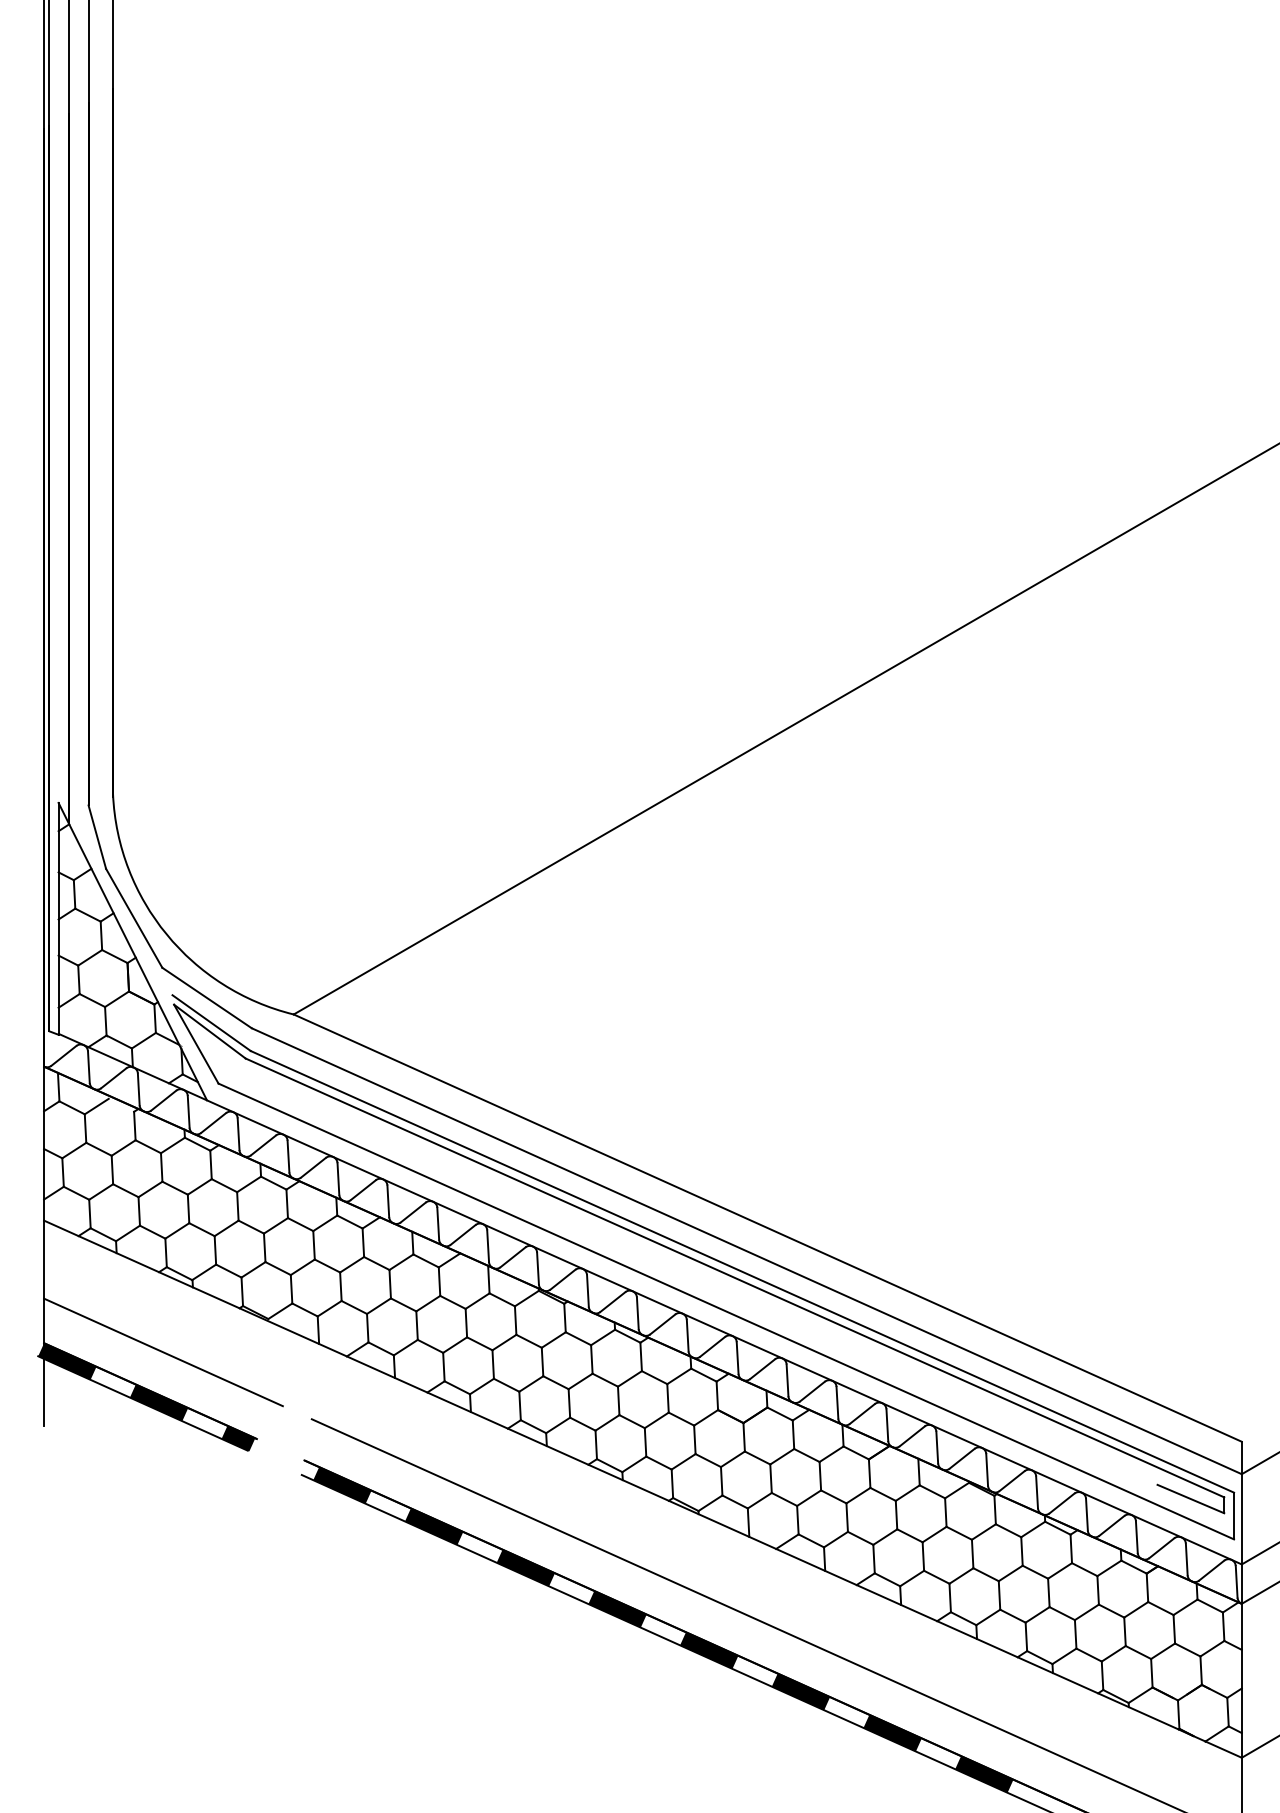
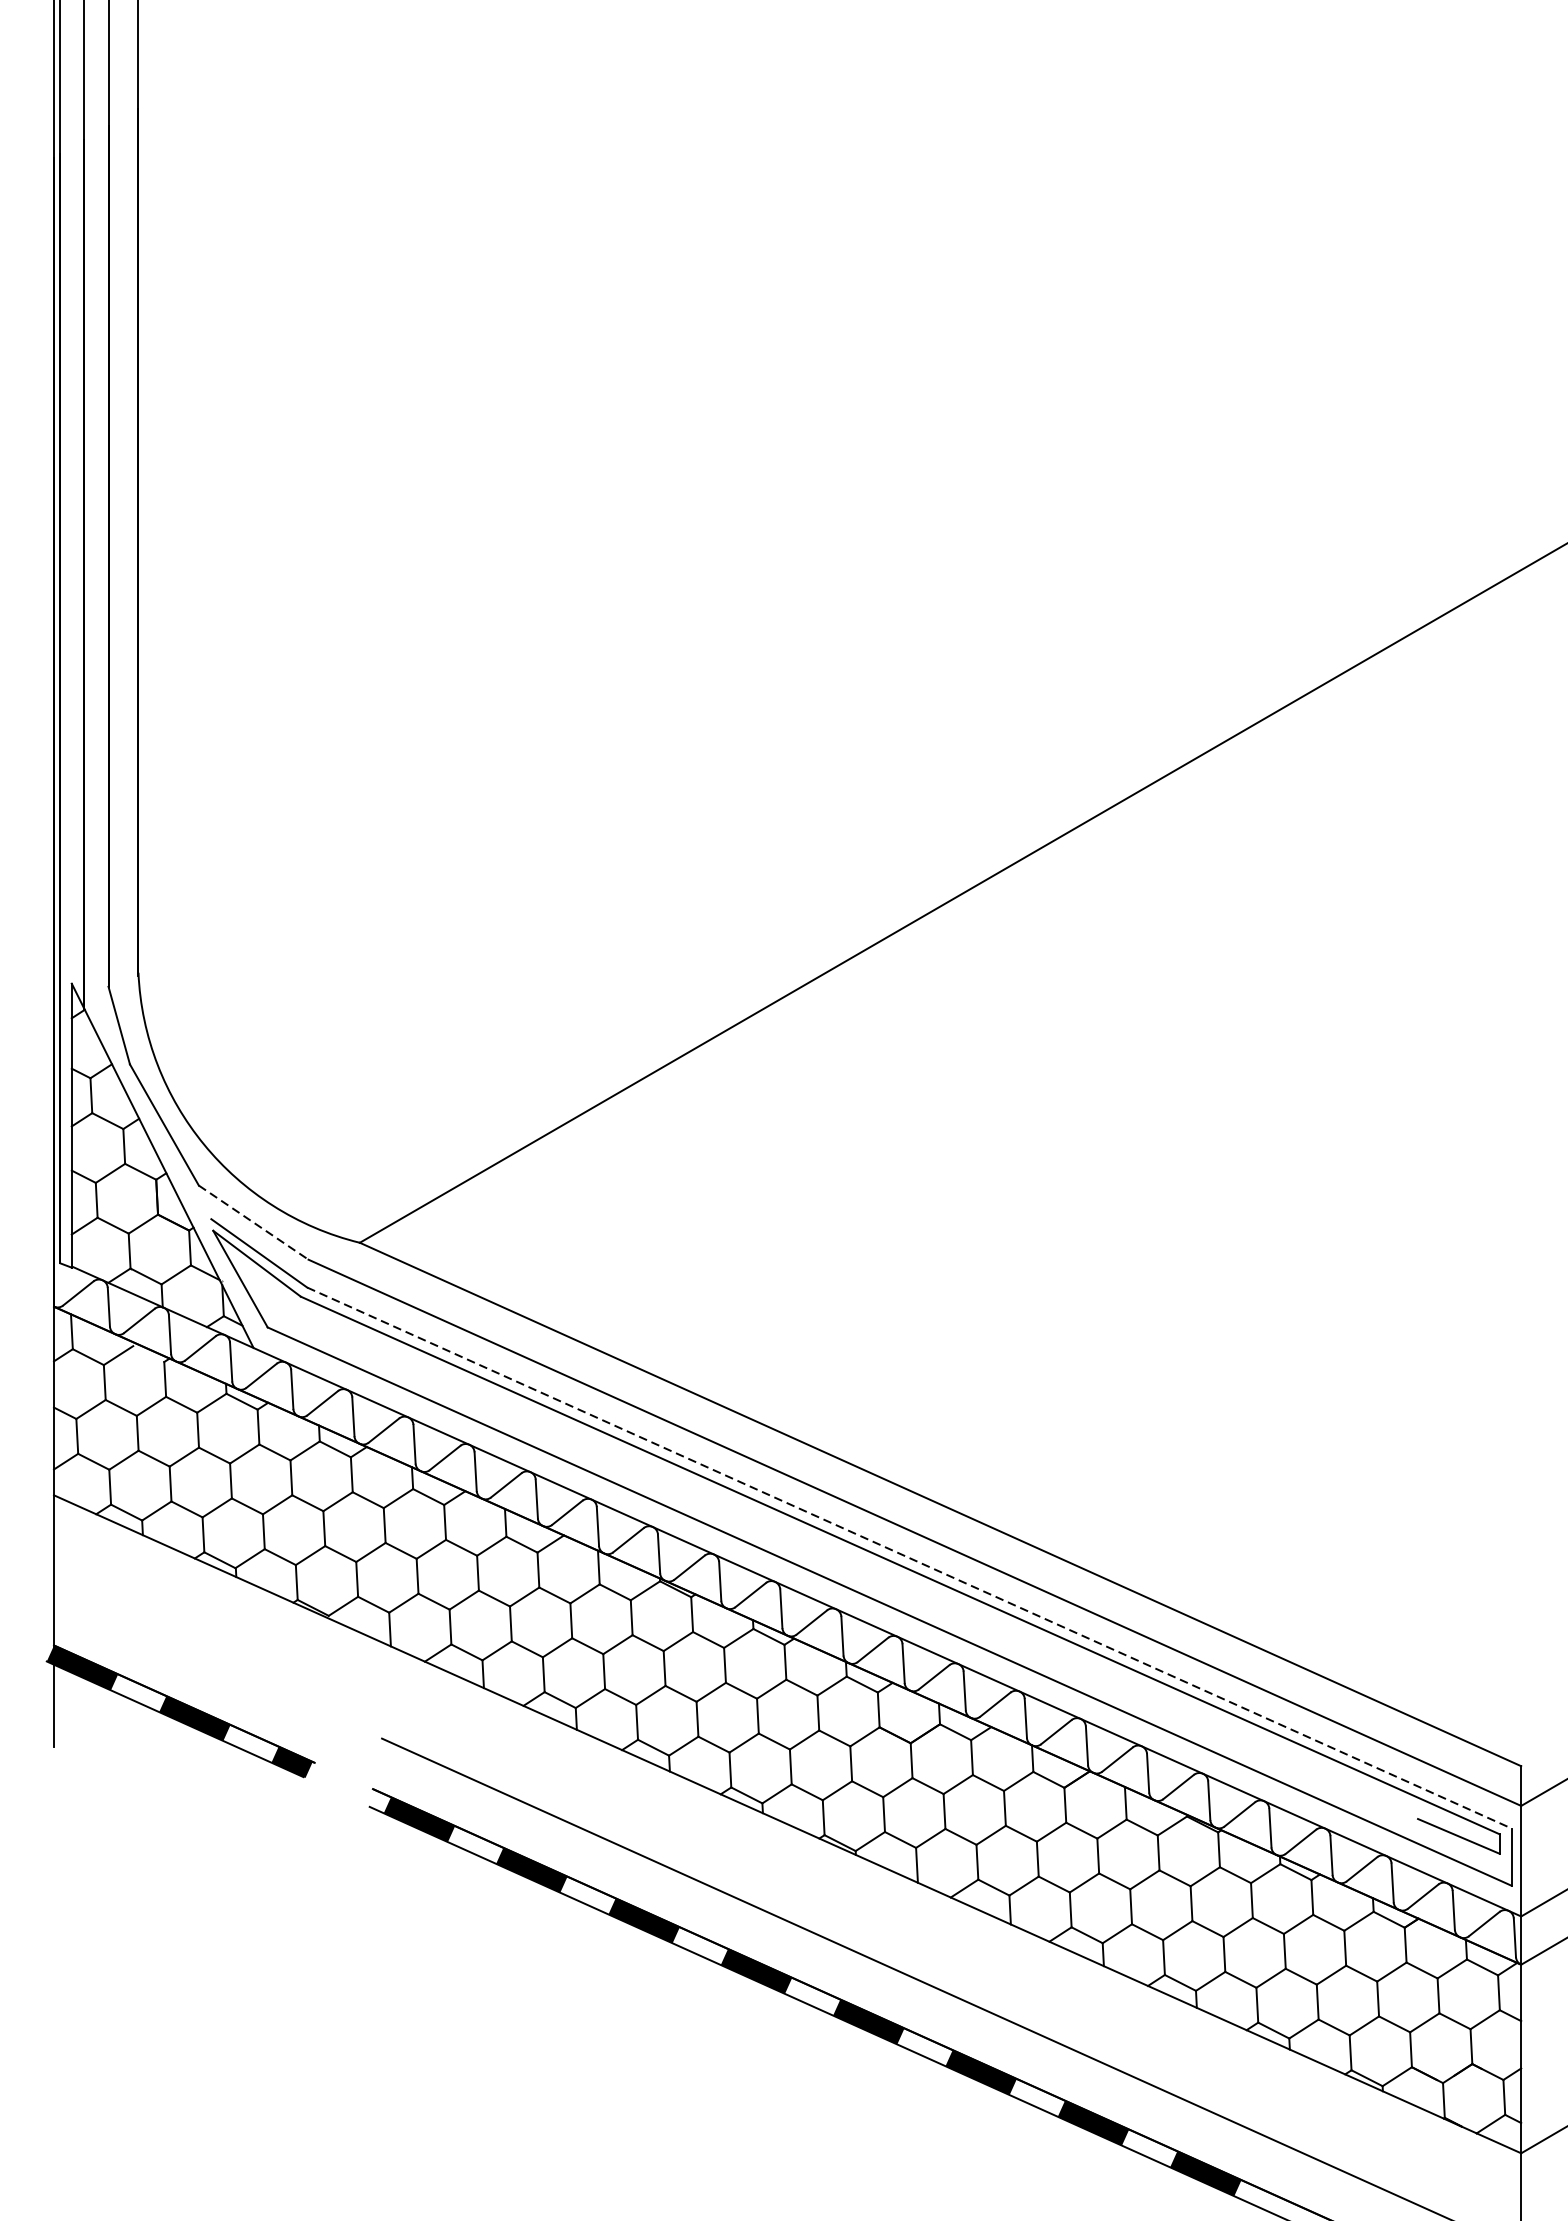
line: (207, 998) -> (254, 1223), solid -> dashed
line: (742, 1271) -> (909, 1557), solid -> dashed
line: (163, 1352) -> (200, 1656), removed

